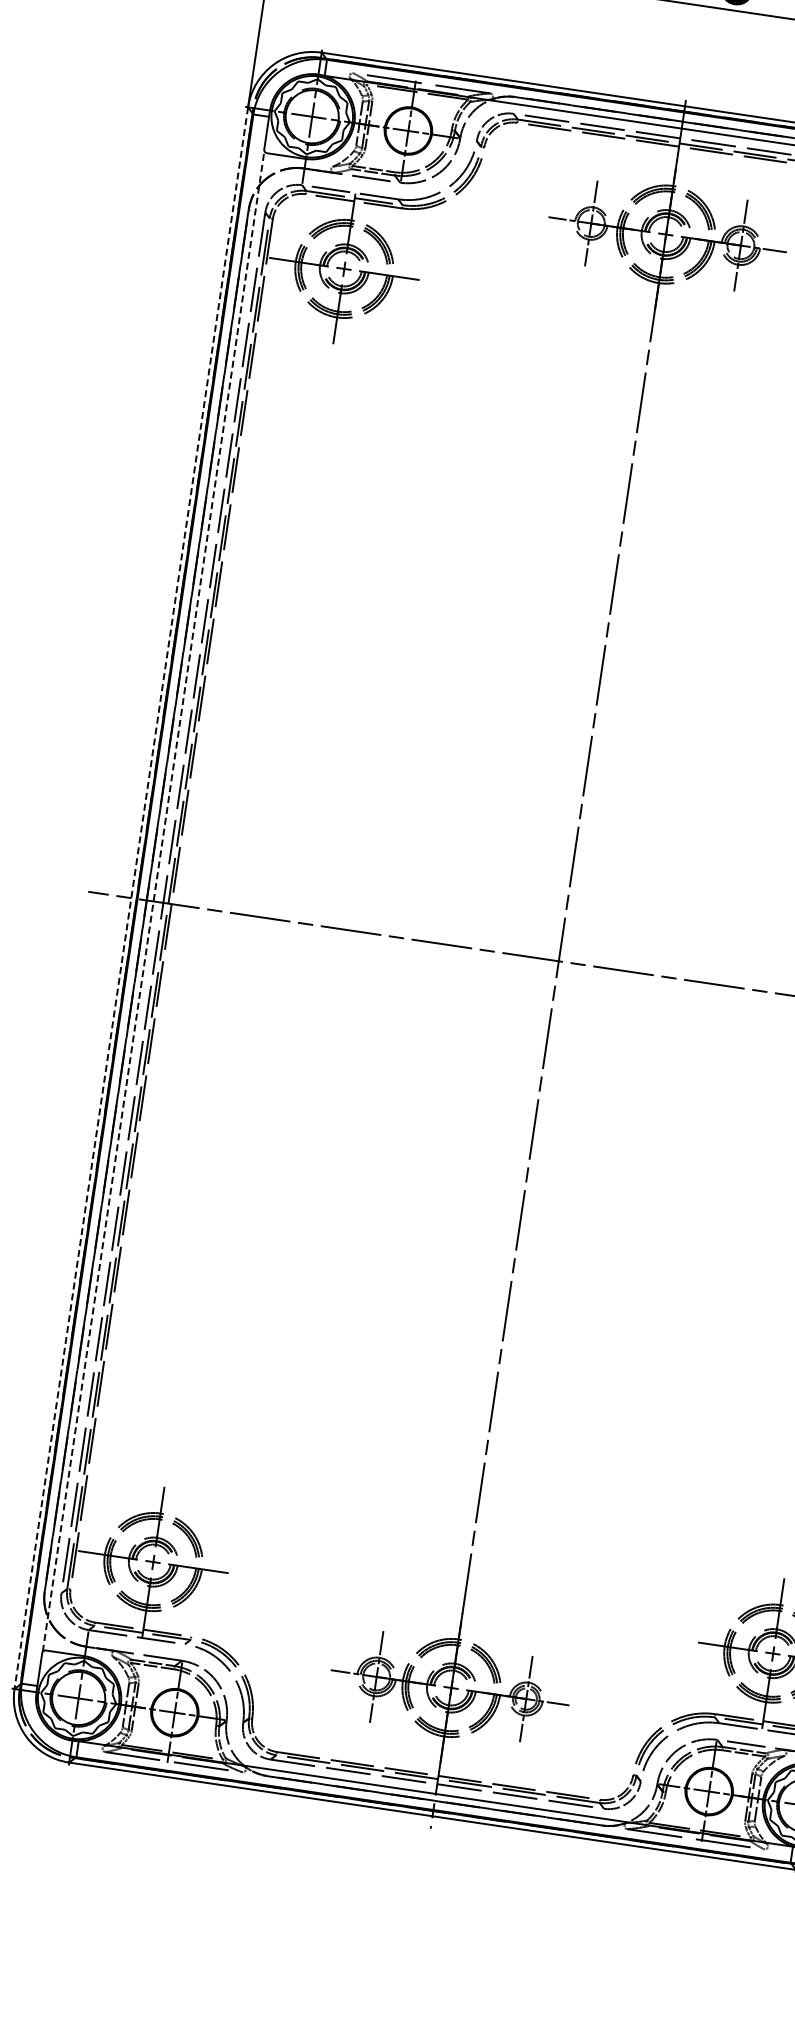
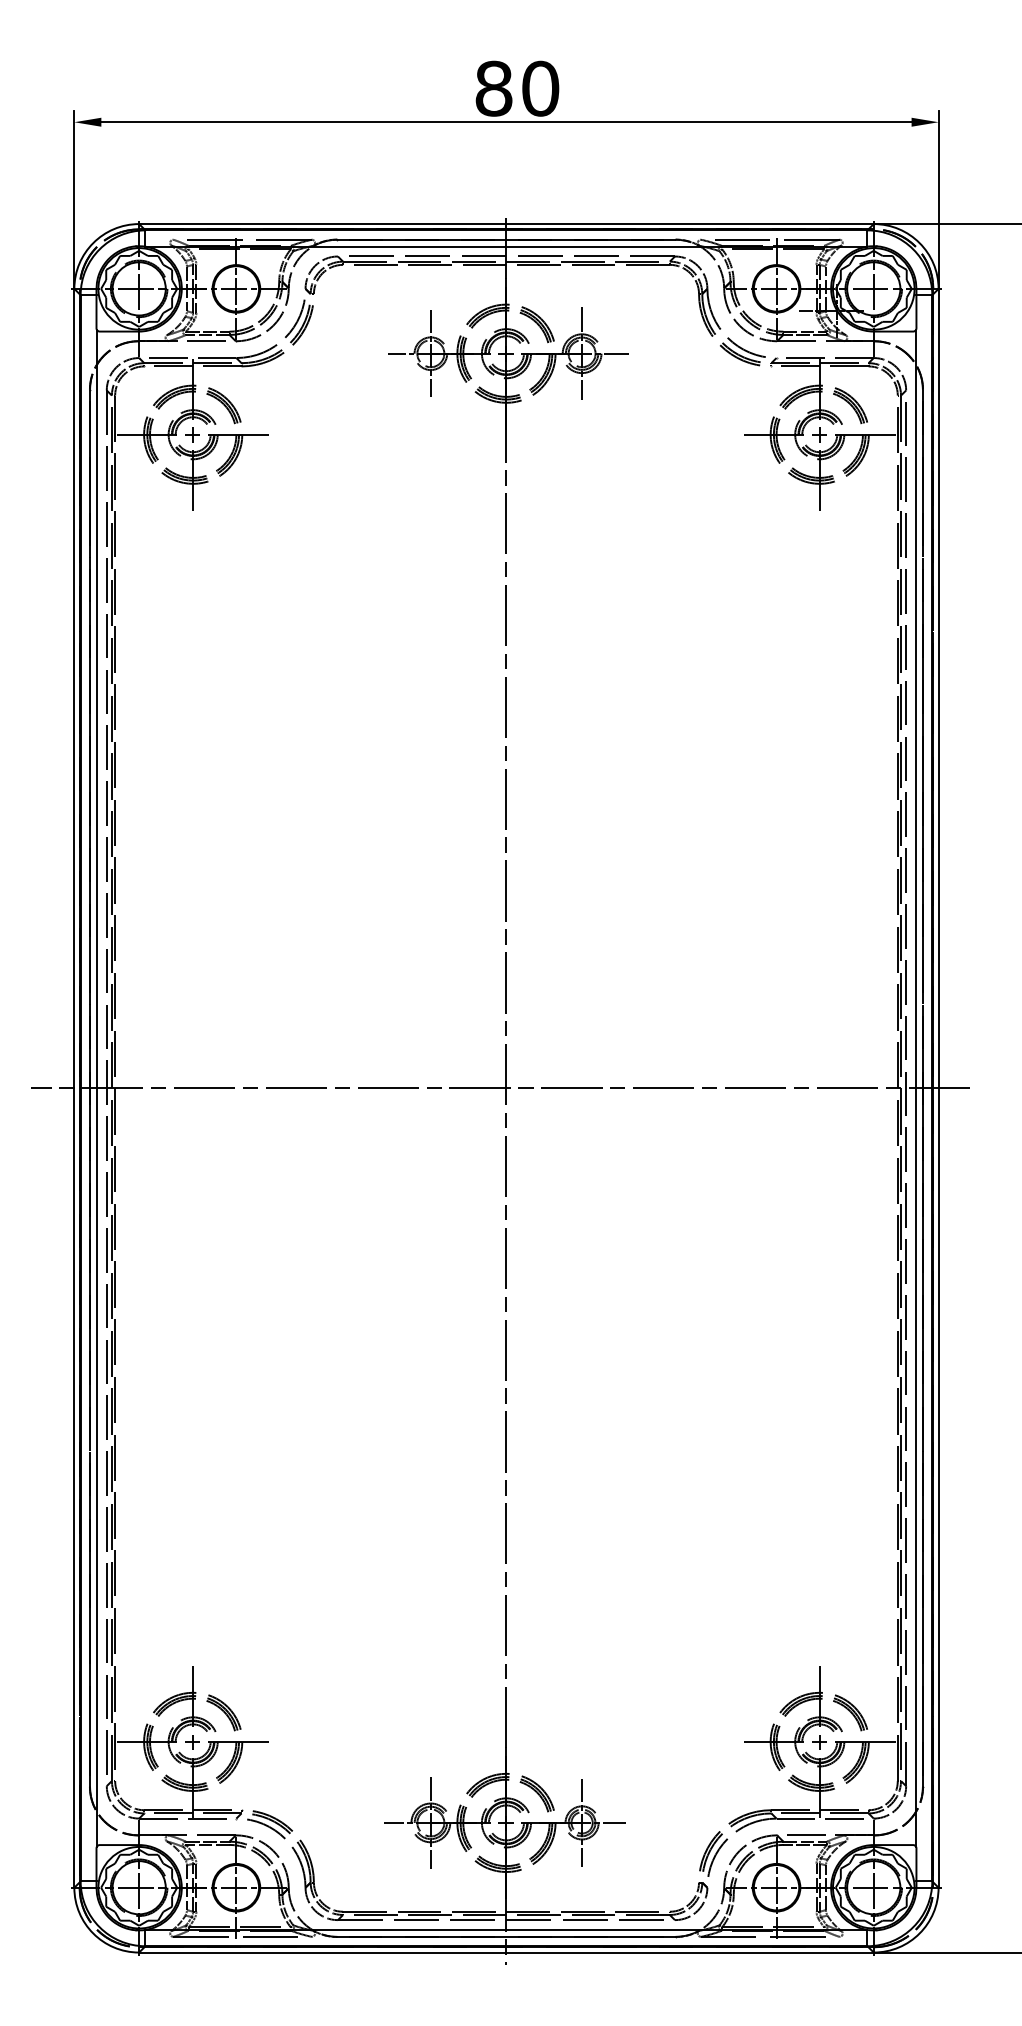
line: (131, 898) -> (74, 1088), dashed -> solid
line: (153, 900) -> (96, 1087), dashed -> solid

